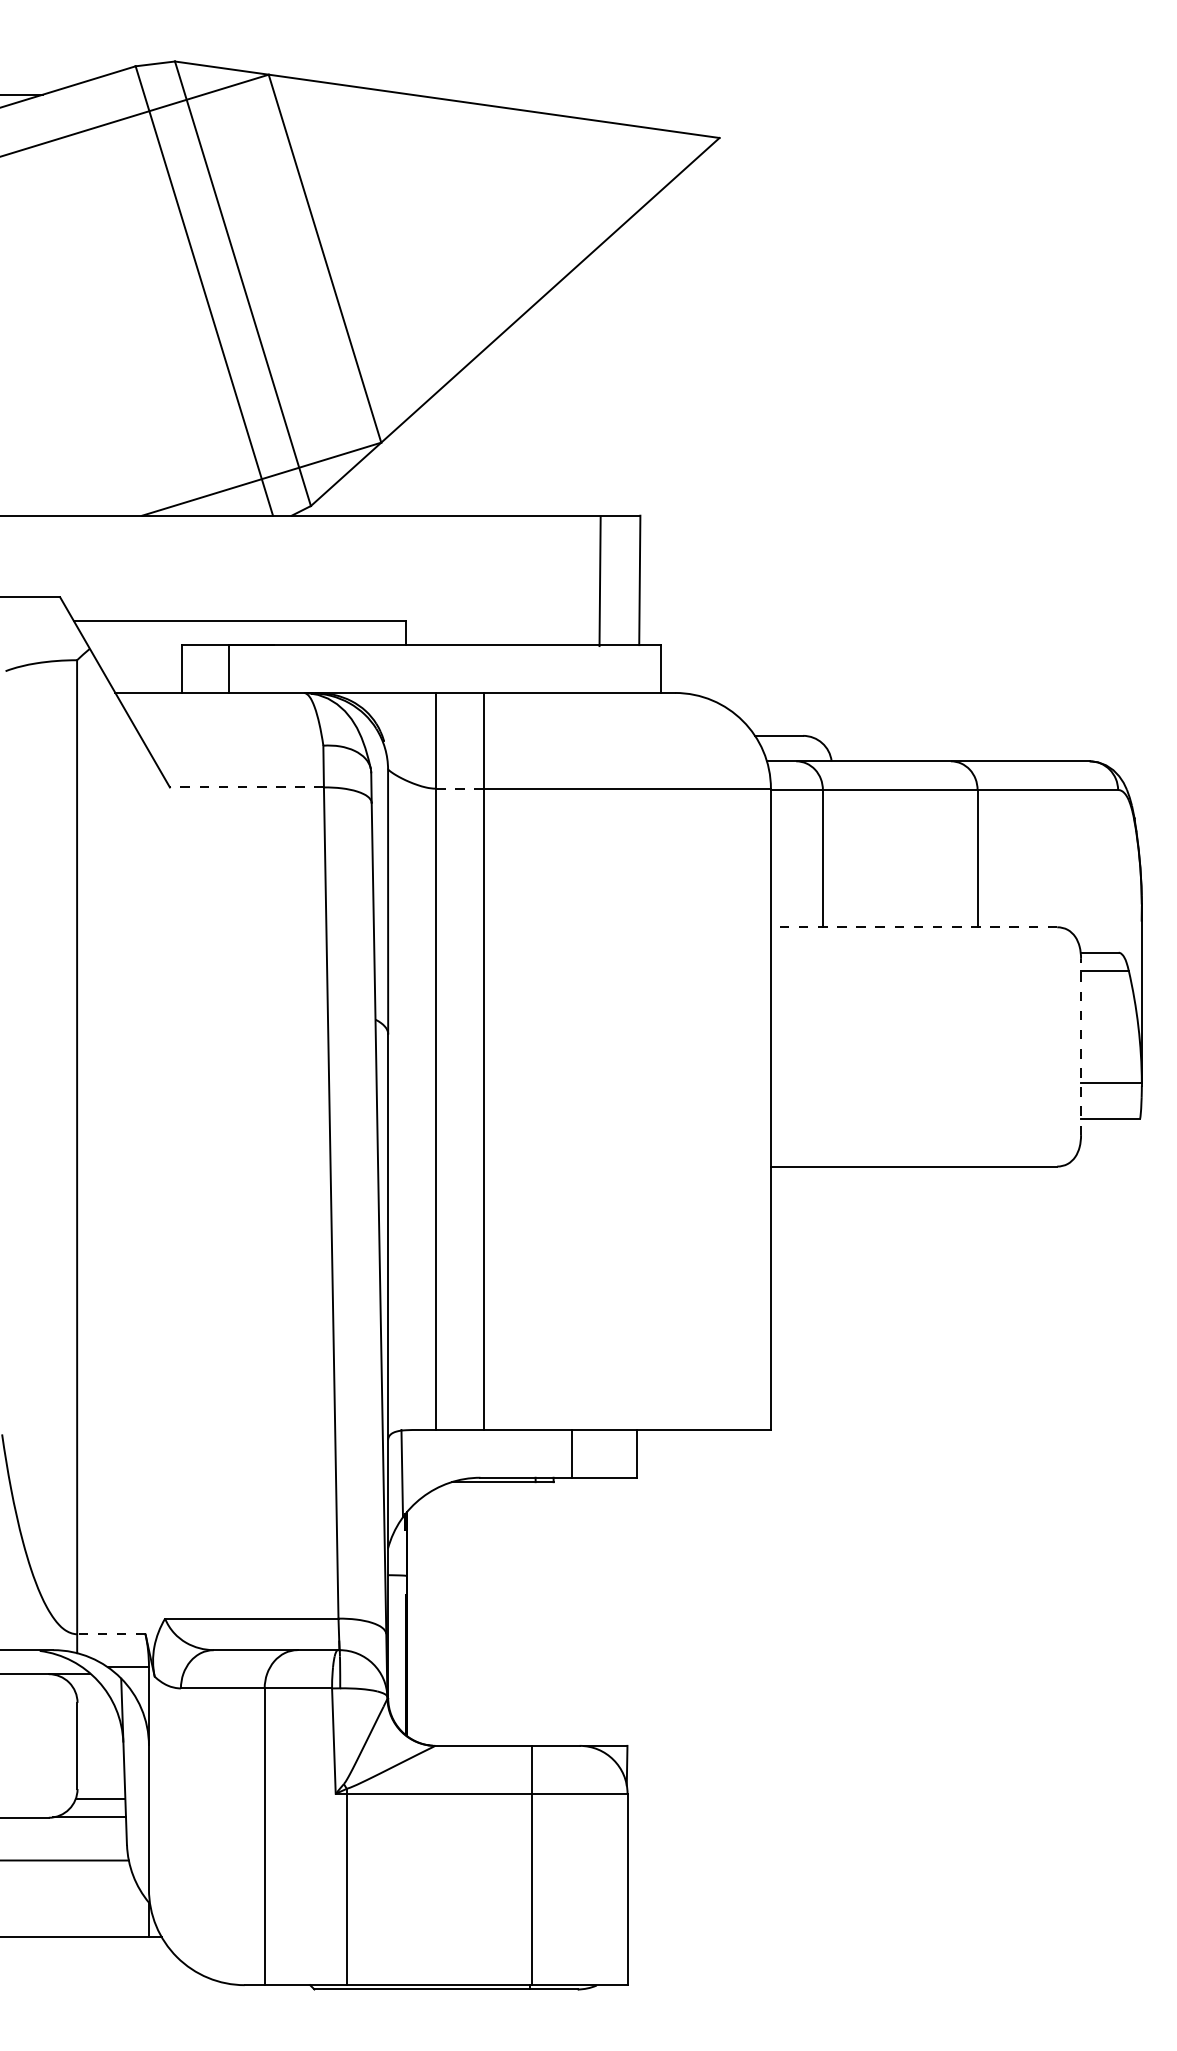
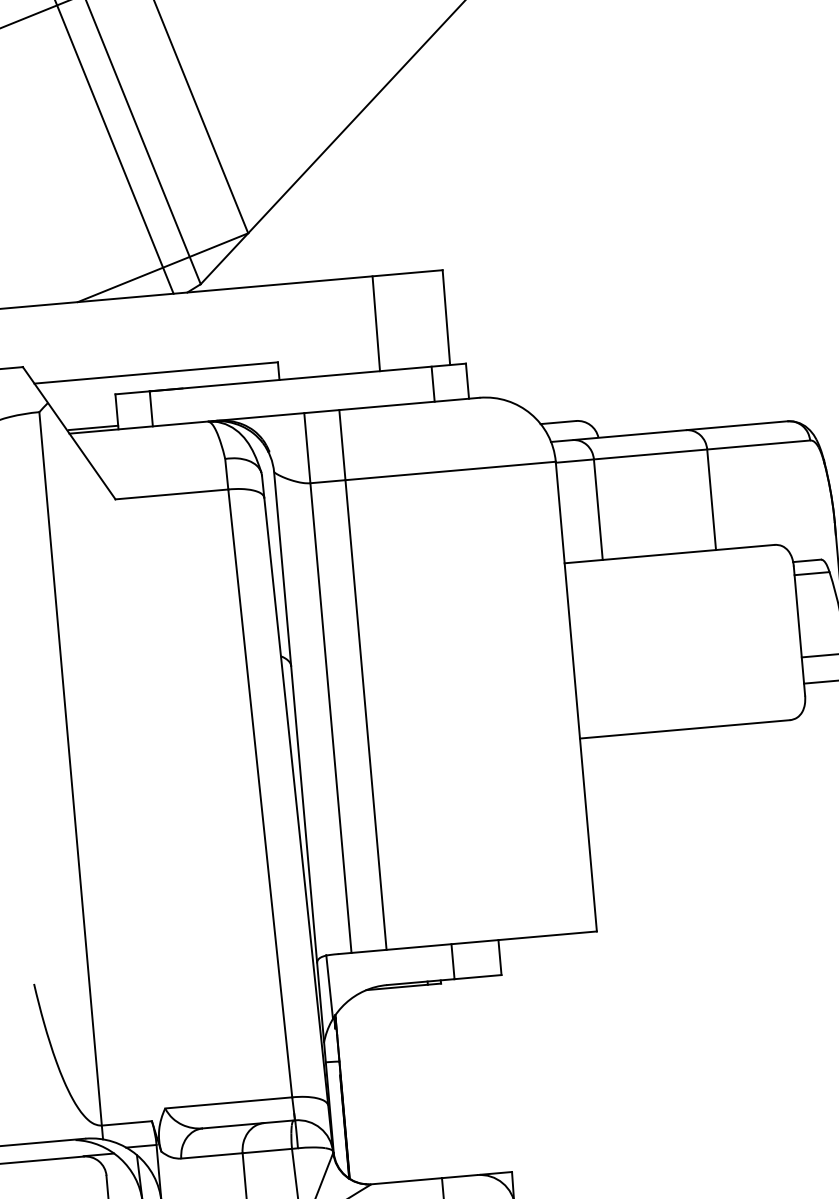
line: (599, 581) -> (375, 323), moved
line: (613, 668) -> (432, 383), added
line: (148, 688) -> (93, 428), added
line: (246, 787) -> (171, 494), dashed -> solid
line: (459, 788) -> (327, 481), dashed -> solid
line: (913, 927) -> (669, 554), dashed -> solid
line: (1081, 1046) -> (799, 630), dashed -> solid
line: (110, 1634) -> (126, 1123), dashed -> solid

